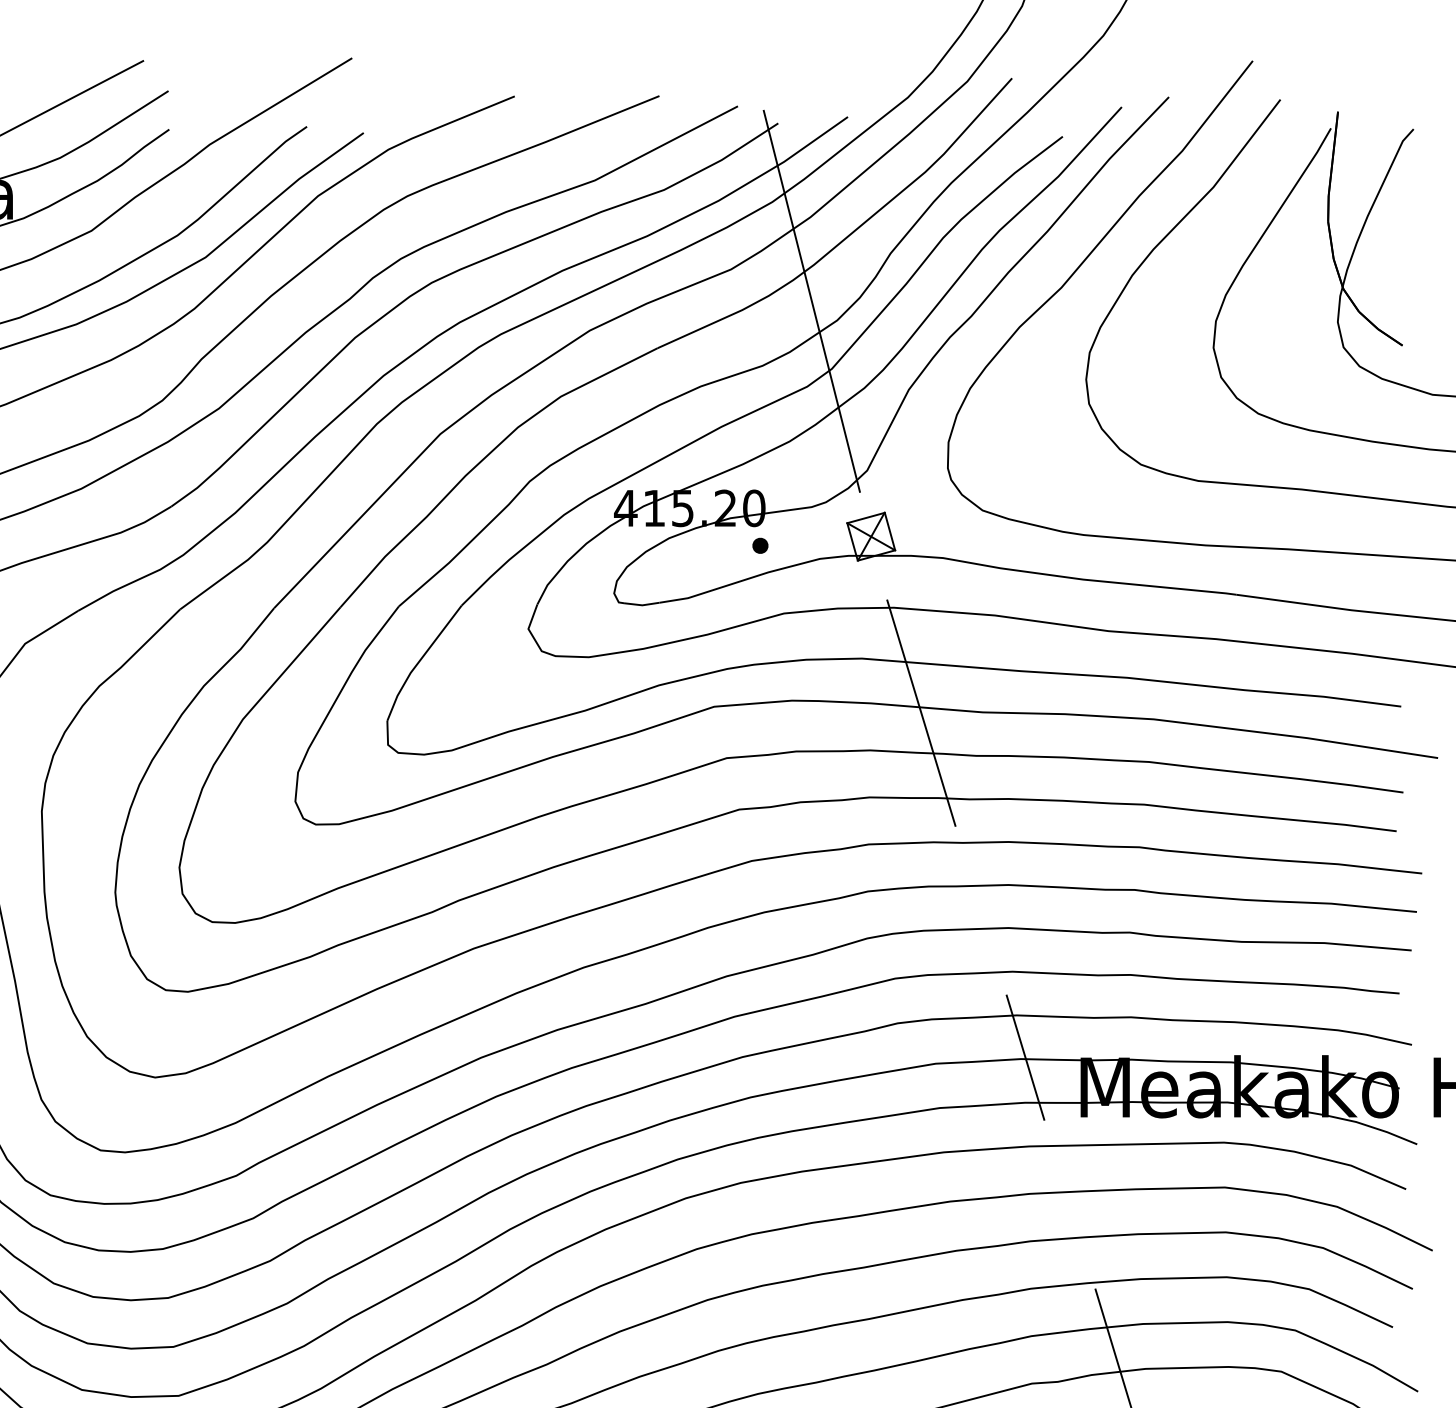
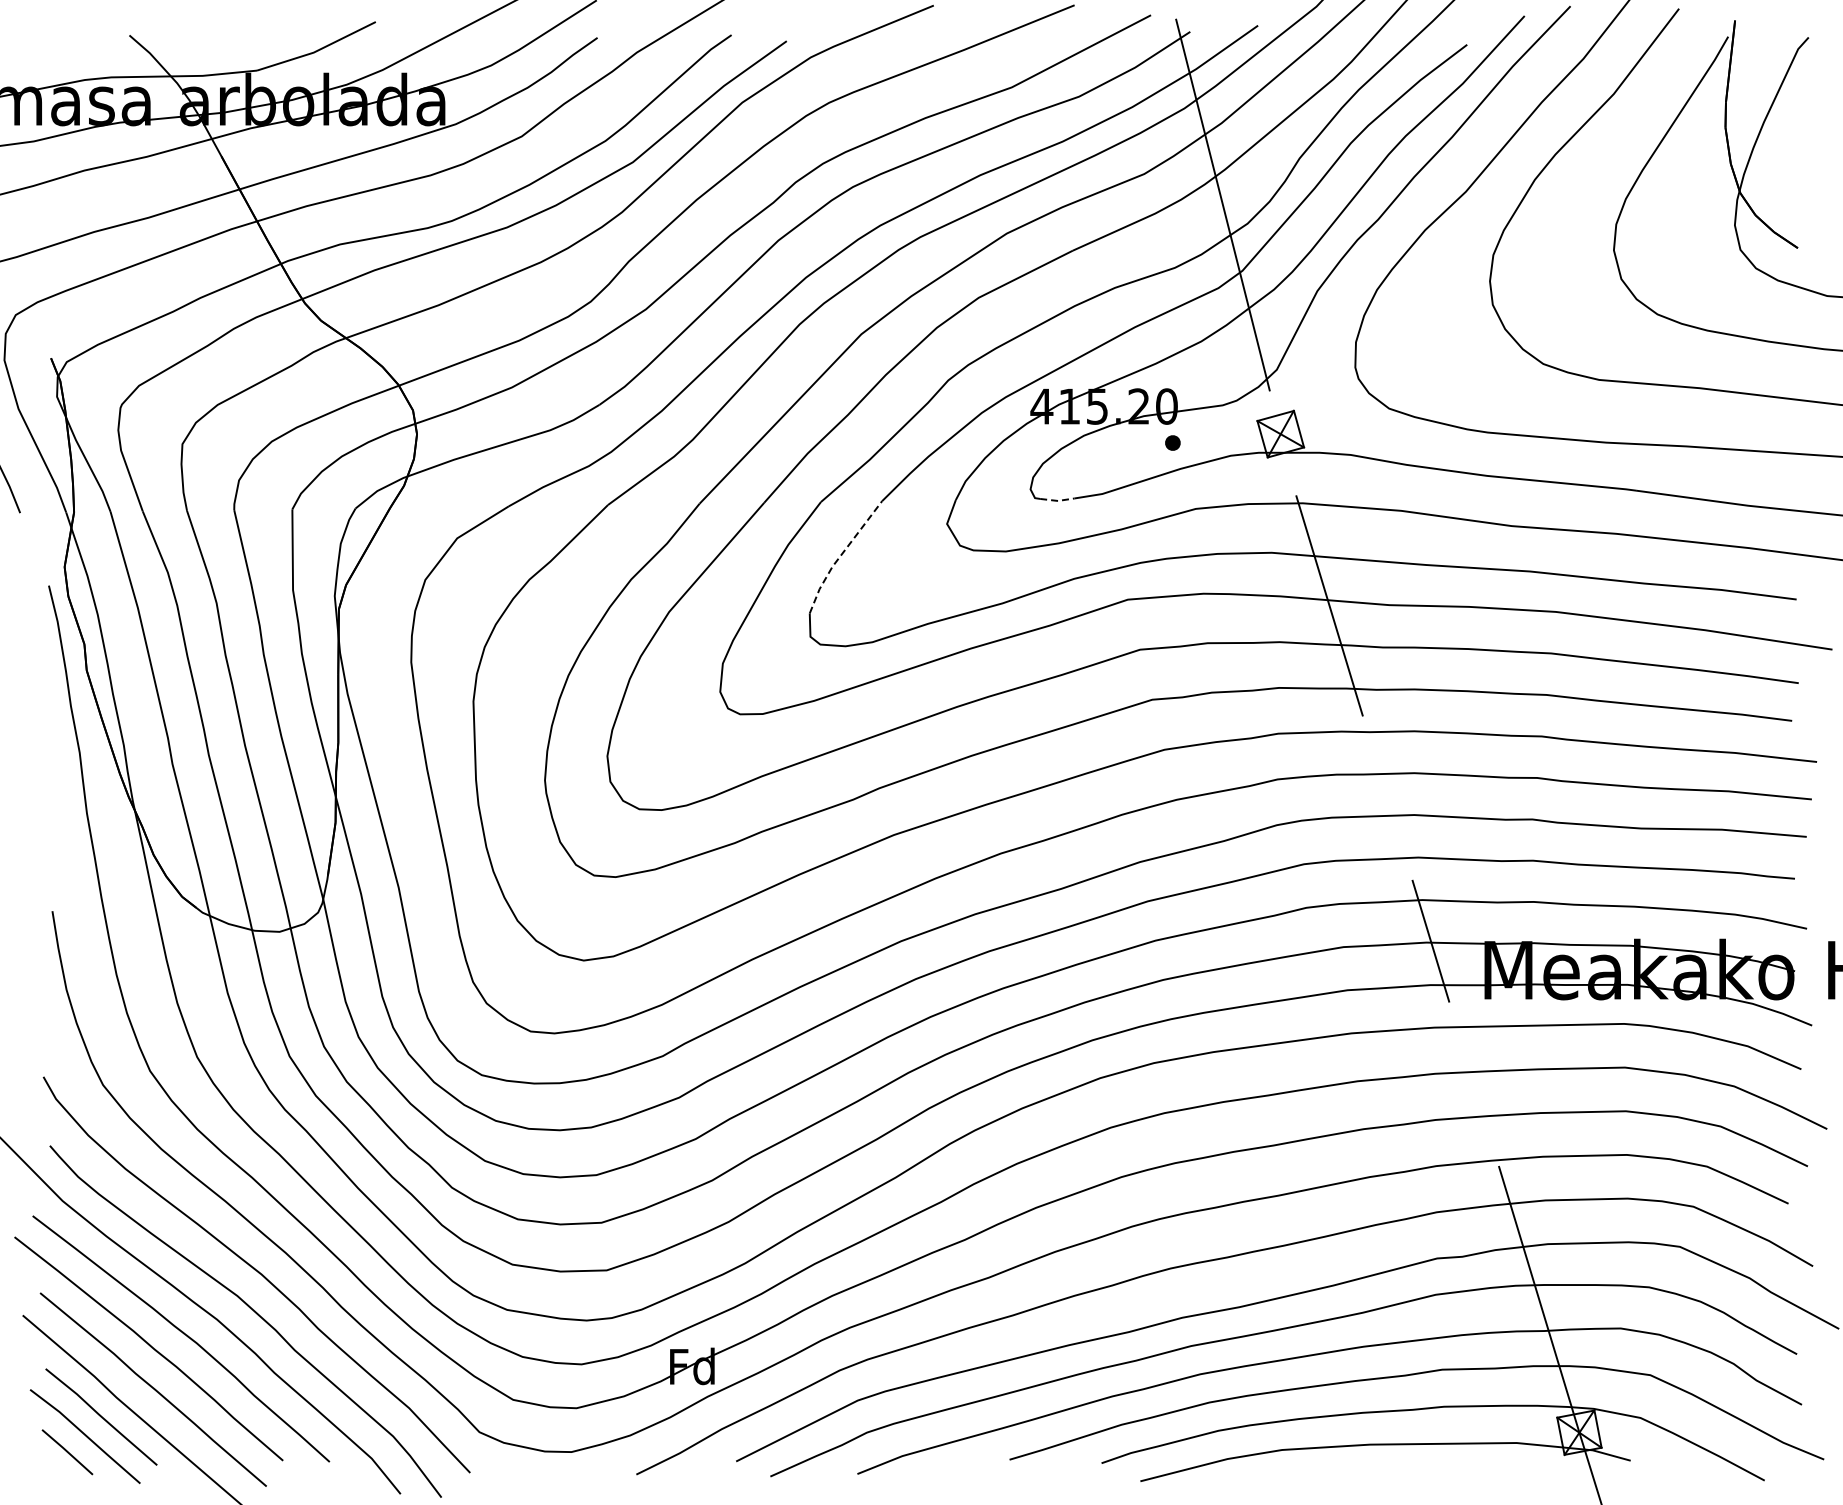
line: (642, 604) -> (1058, 500), solid -> dashed
line: (418, 661) -> (840, 555), solid -> dashed

